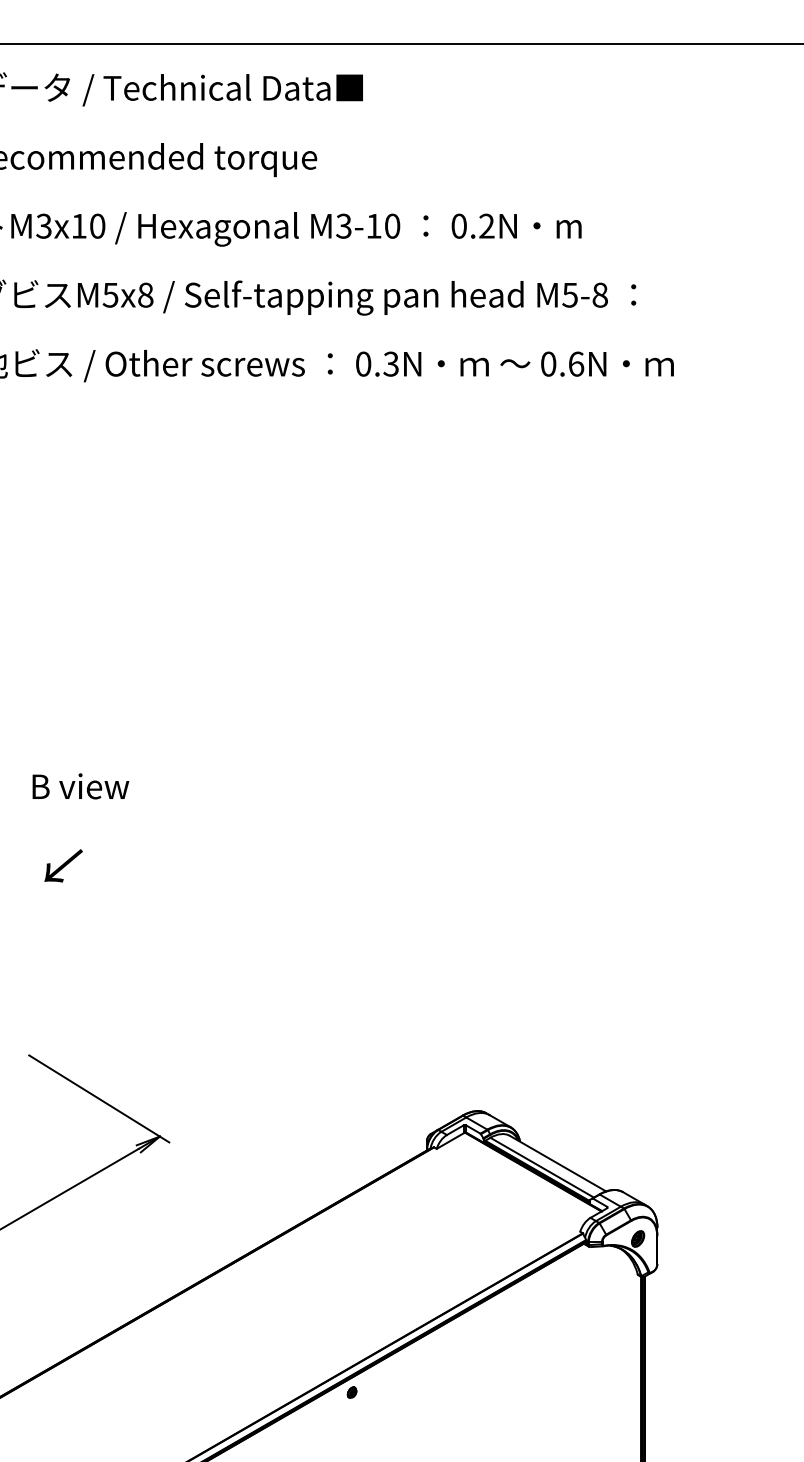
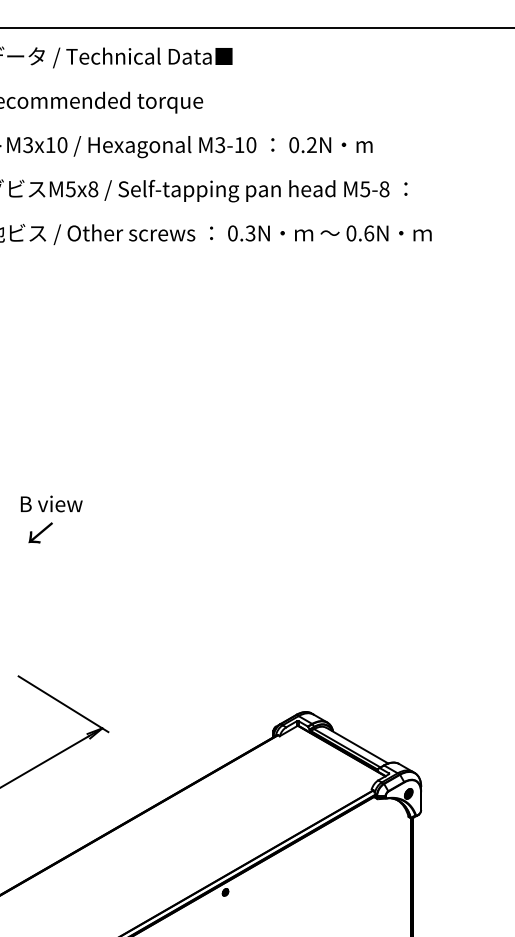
text: (63, 865) -> (40, 532), moved

